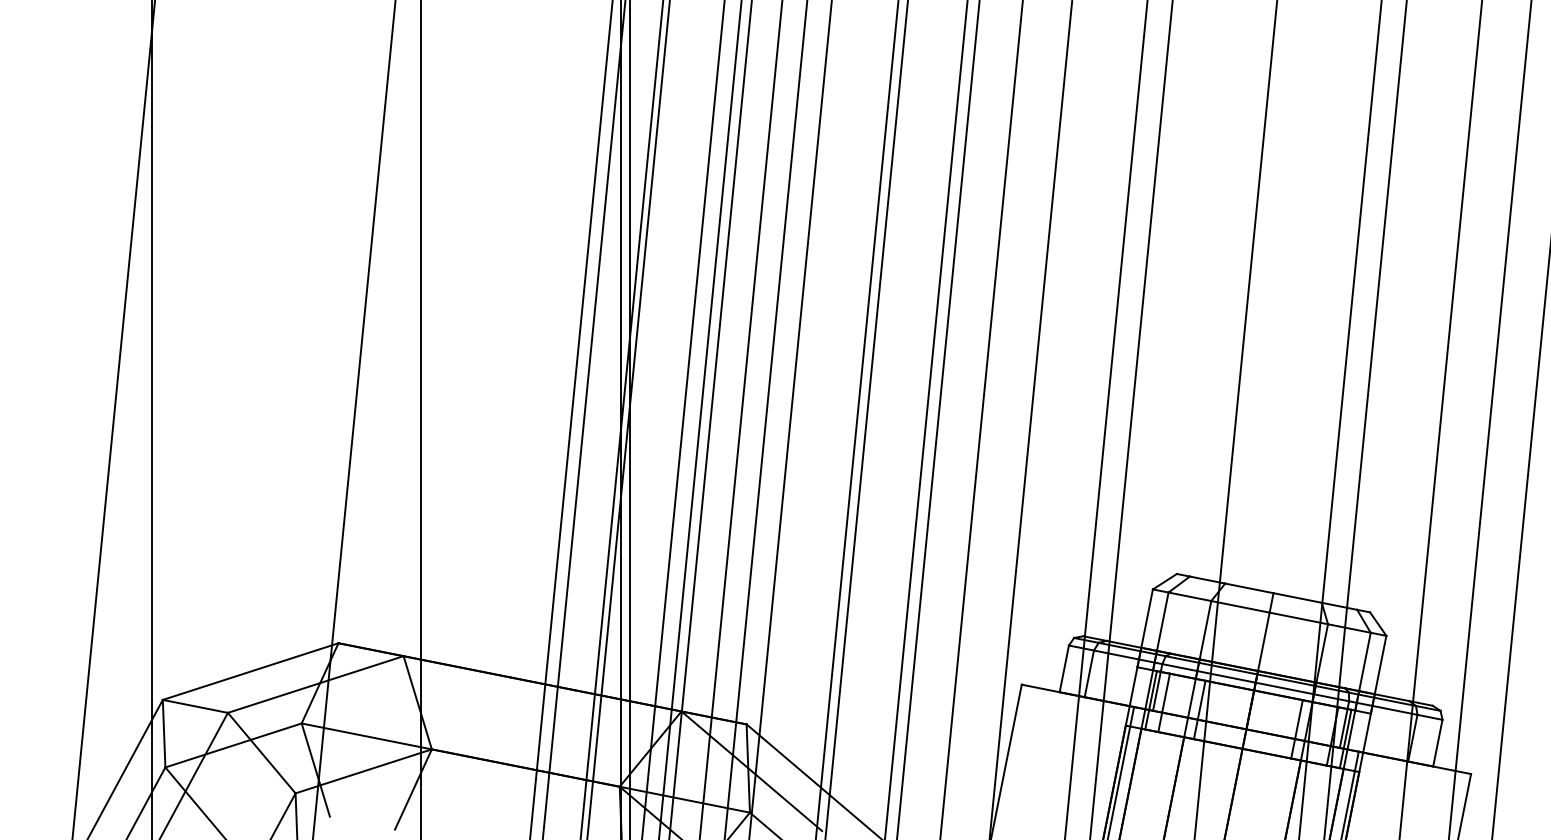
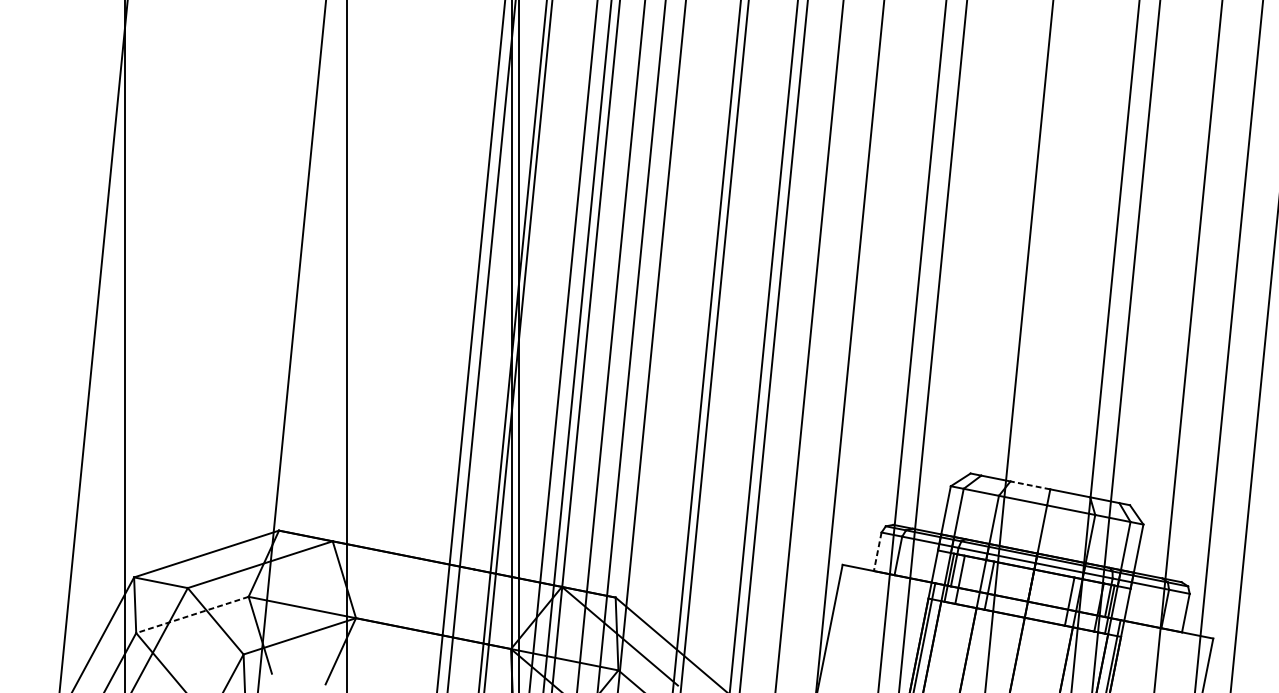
line: (1249, 588) -> (1030, 485), solid -> dashed
line: (1064, 668) -> (877, 551), solid -> dashed
line: (233, 745) -> (192, 615), solid -> dashed

